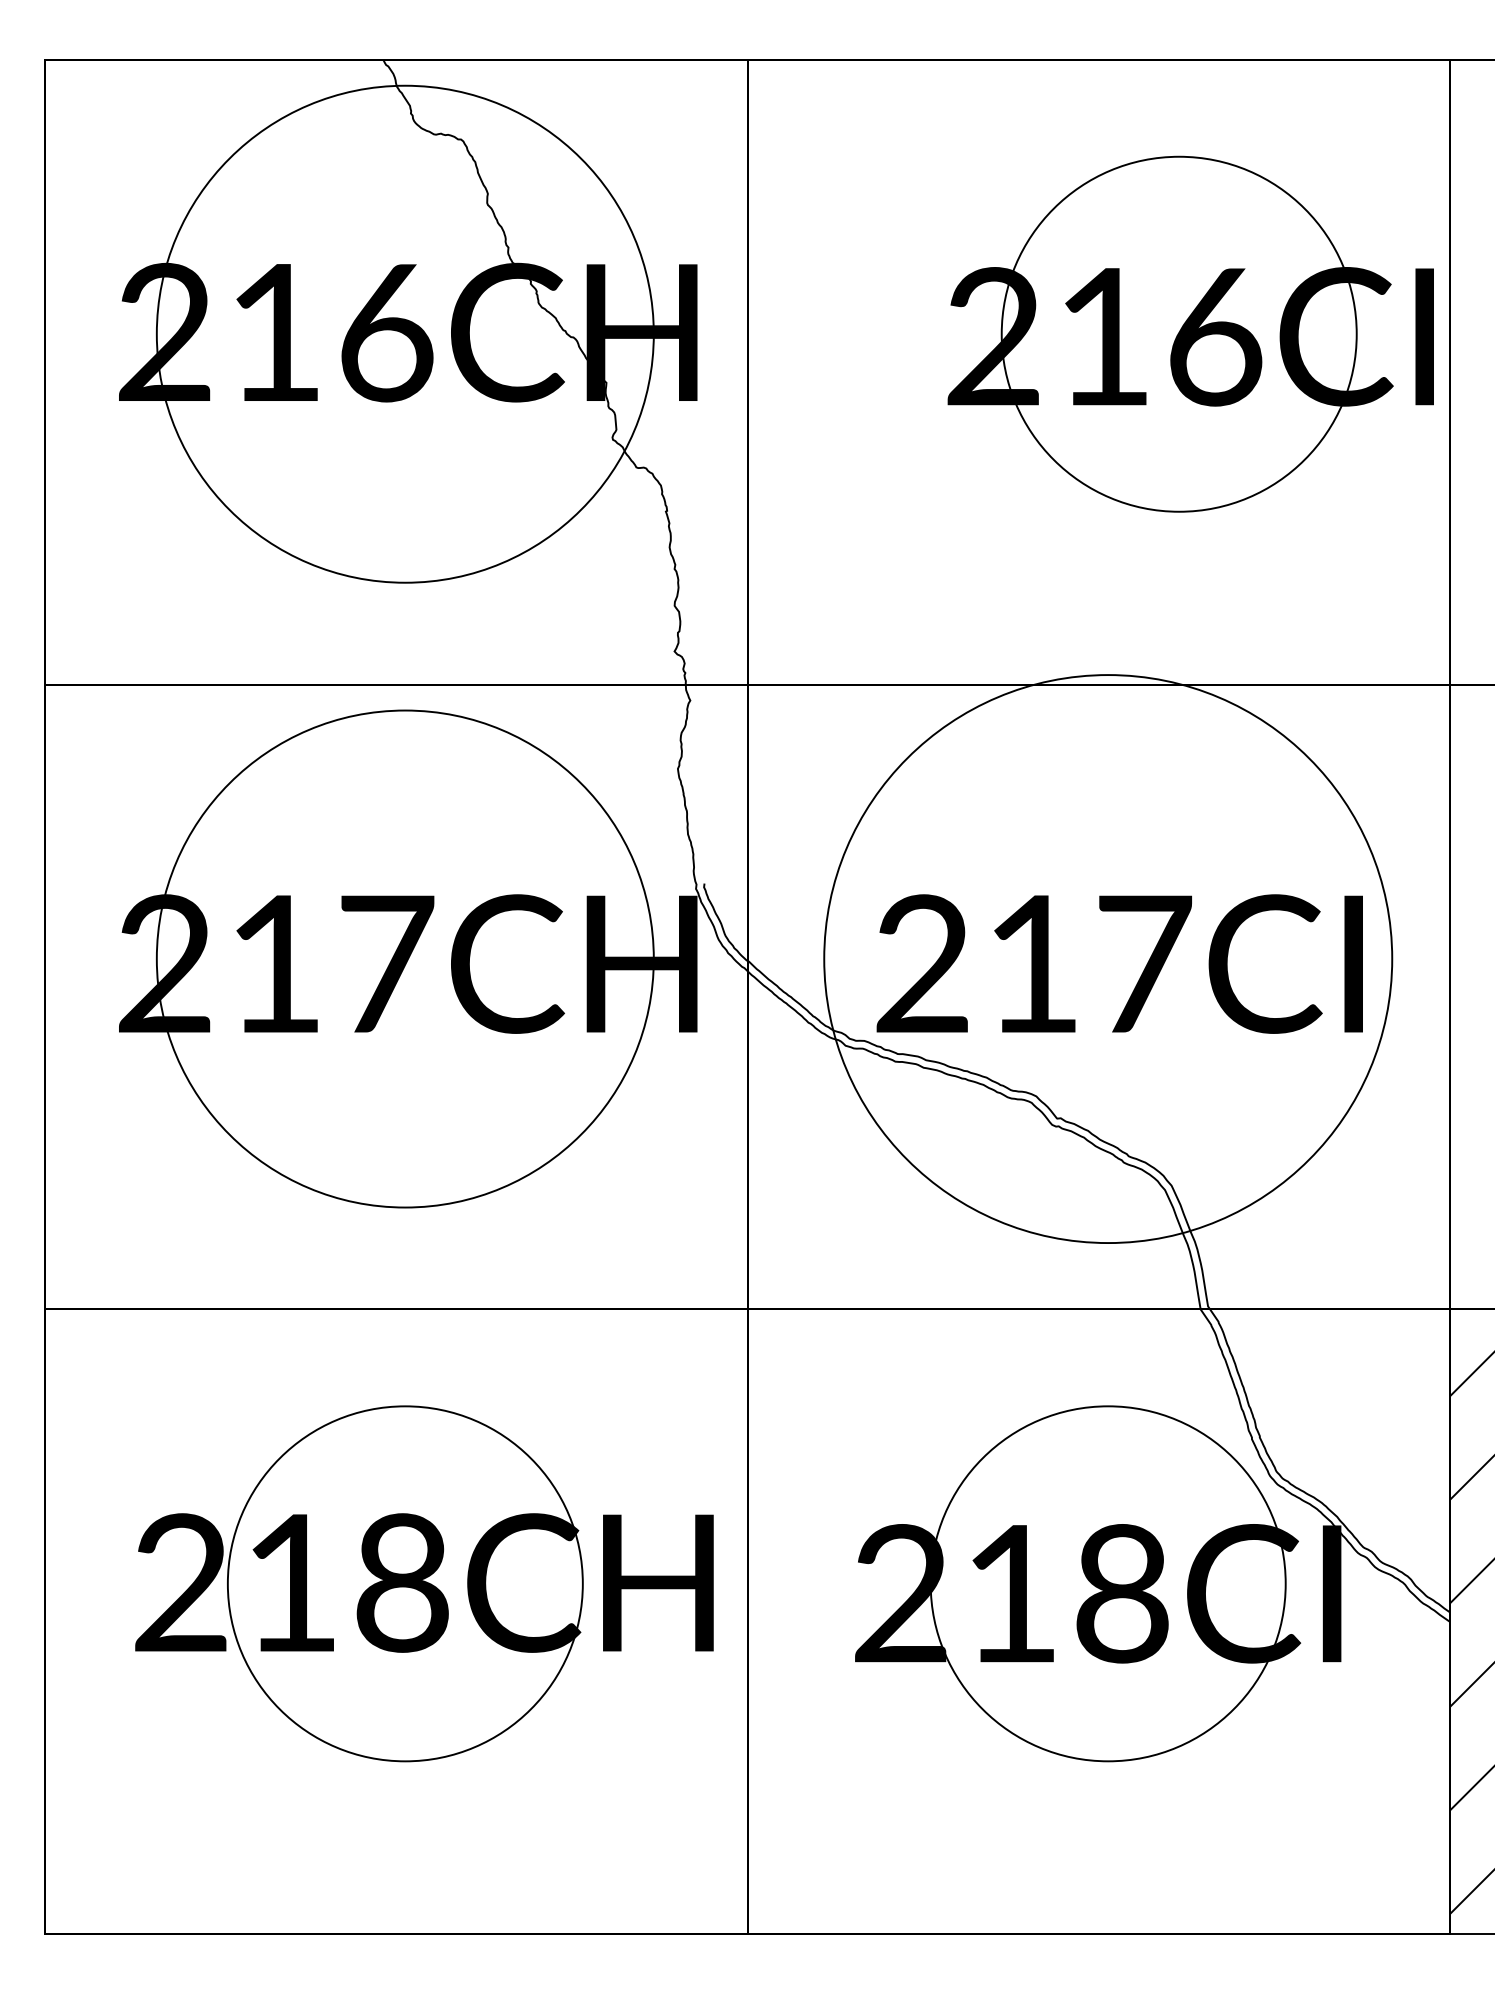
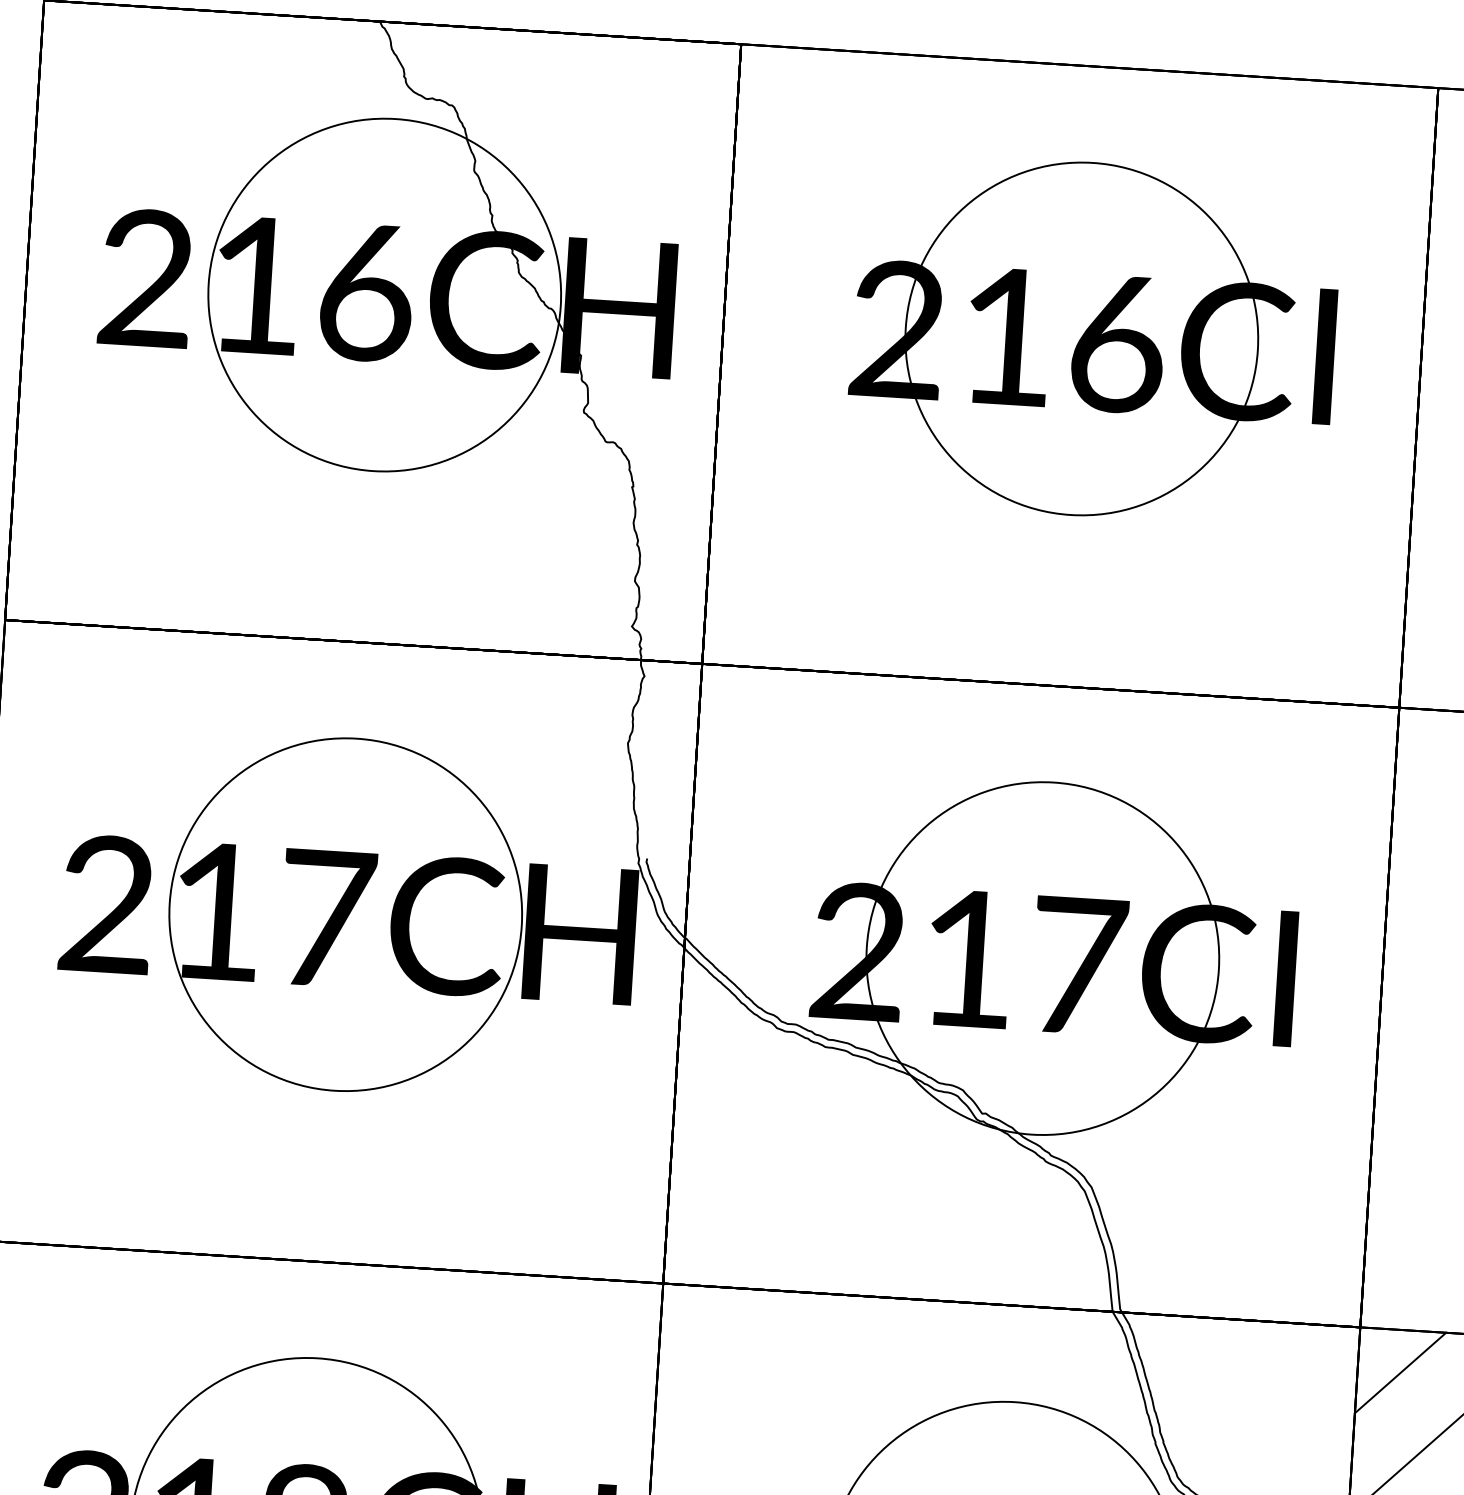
circle: (404, 333) -> (383, 294), size x0.71
part: (1190, 333) -> (1093, 338), moved
circle: (404, 958) -> (344, 914), size x0.71
circle: (1107, 958) -> (1042, 958), size x0.62

